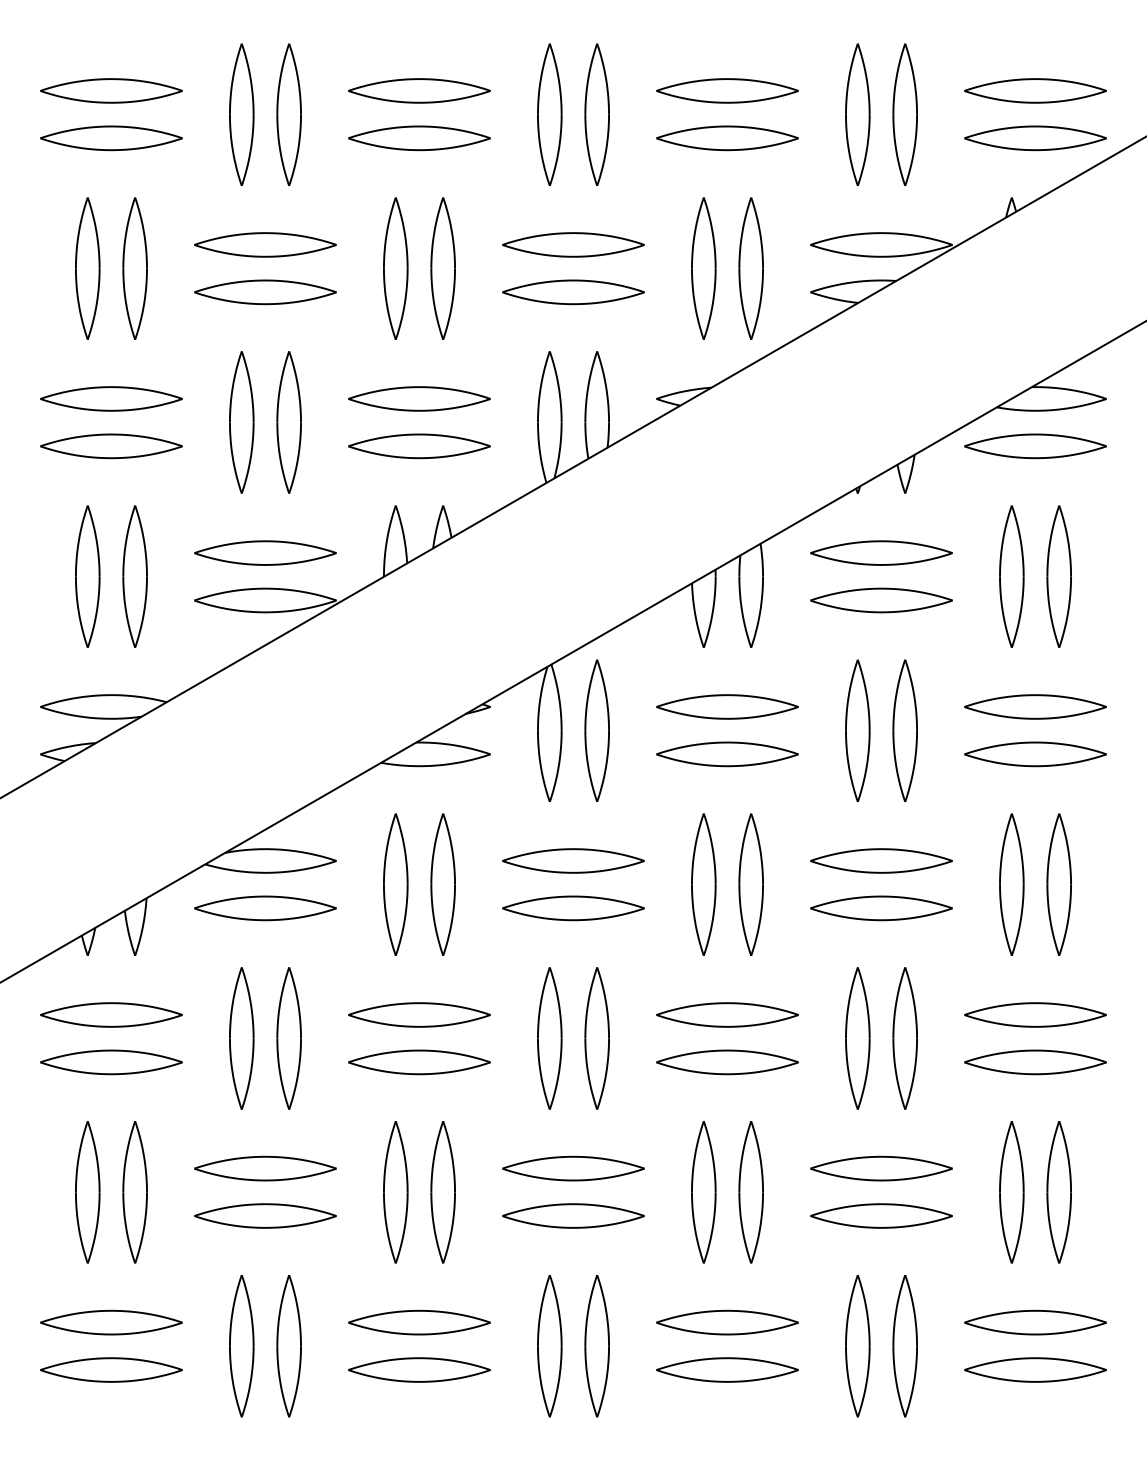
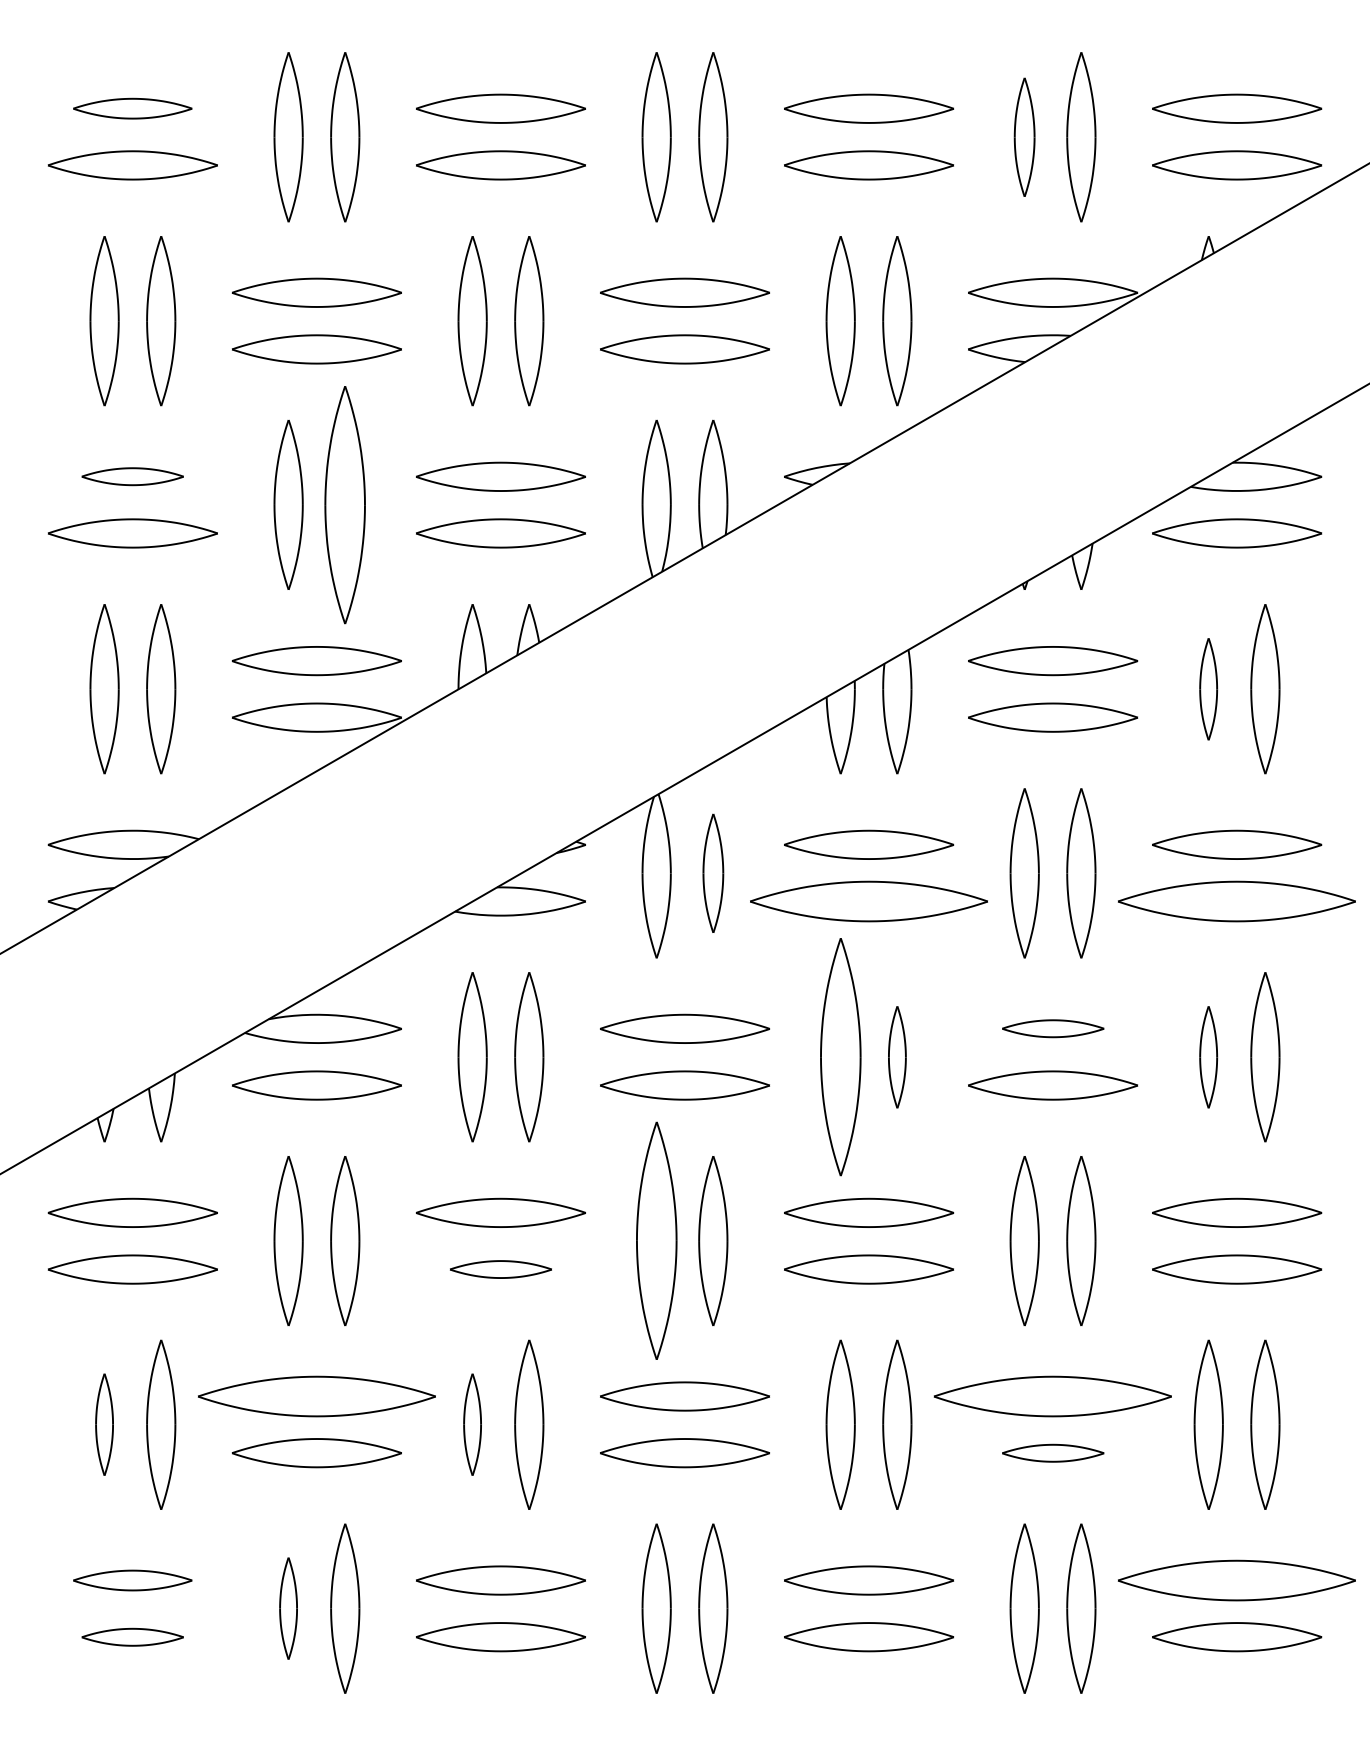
part: (111, 90) -> (132, 108), size x0.7
part: (857, 114) -> (1024, 137), size x0.7
part: (111, 398) -> (132, 476), size x0.6
part: (289, 422) -> (345, 504), size x1.4
part: (1011, 576) -> (1208, 689), size x0.6
part: (597, 730) -> (713, 873), size x0.7
part: (727, 754) -> (868, 901), size x1.4
part: (1035, 754) -> (1237, 901), size x1.4
part: (881, 860) -> (1053, 1028), size x0.6
part: (703, 884) -> (840, 1057), size x1.4
part: (751, 884) -> (897, 1057), size x0.6
part: (1011, 884) -> (1208, 1057), size x0.6
part: (549, 1038) -> (656, 1241), size x1.4
part: (419, 1062) -> (500, 1269), size x0.6
part: (265, 1168) -> (316, 1396), size x1.4
part: (881, 1168) -> (1053, 1396), size x1.4
part: (87, 1192) -> (104, 1424), size x0.6
part: (395, 1192) -> (472, 1424), size x0.6
part: (881, 1216) -> (1053, 1453), size x0.6
part: (111, 1322) -> (132, 1580), size x0.7
part: (1035, 1322) -> (1237, 1580), size x1.4
part: (241, 1346) -> (288, 1608), size x0.6
part: (111, 1370) -> (132, 1637), size x0.6

